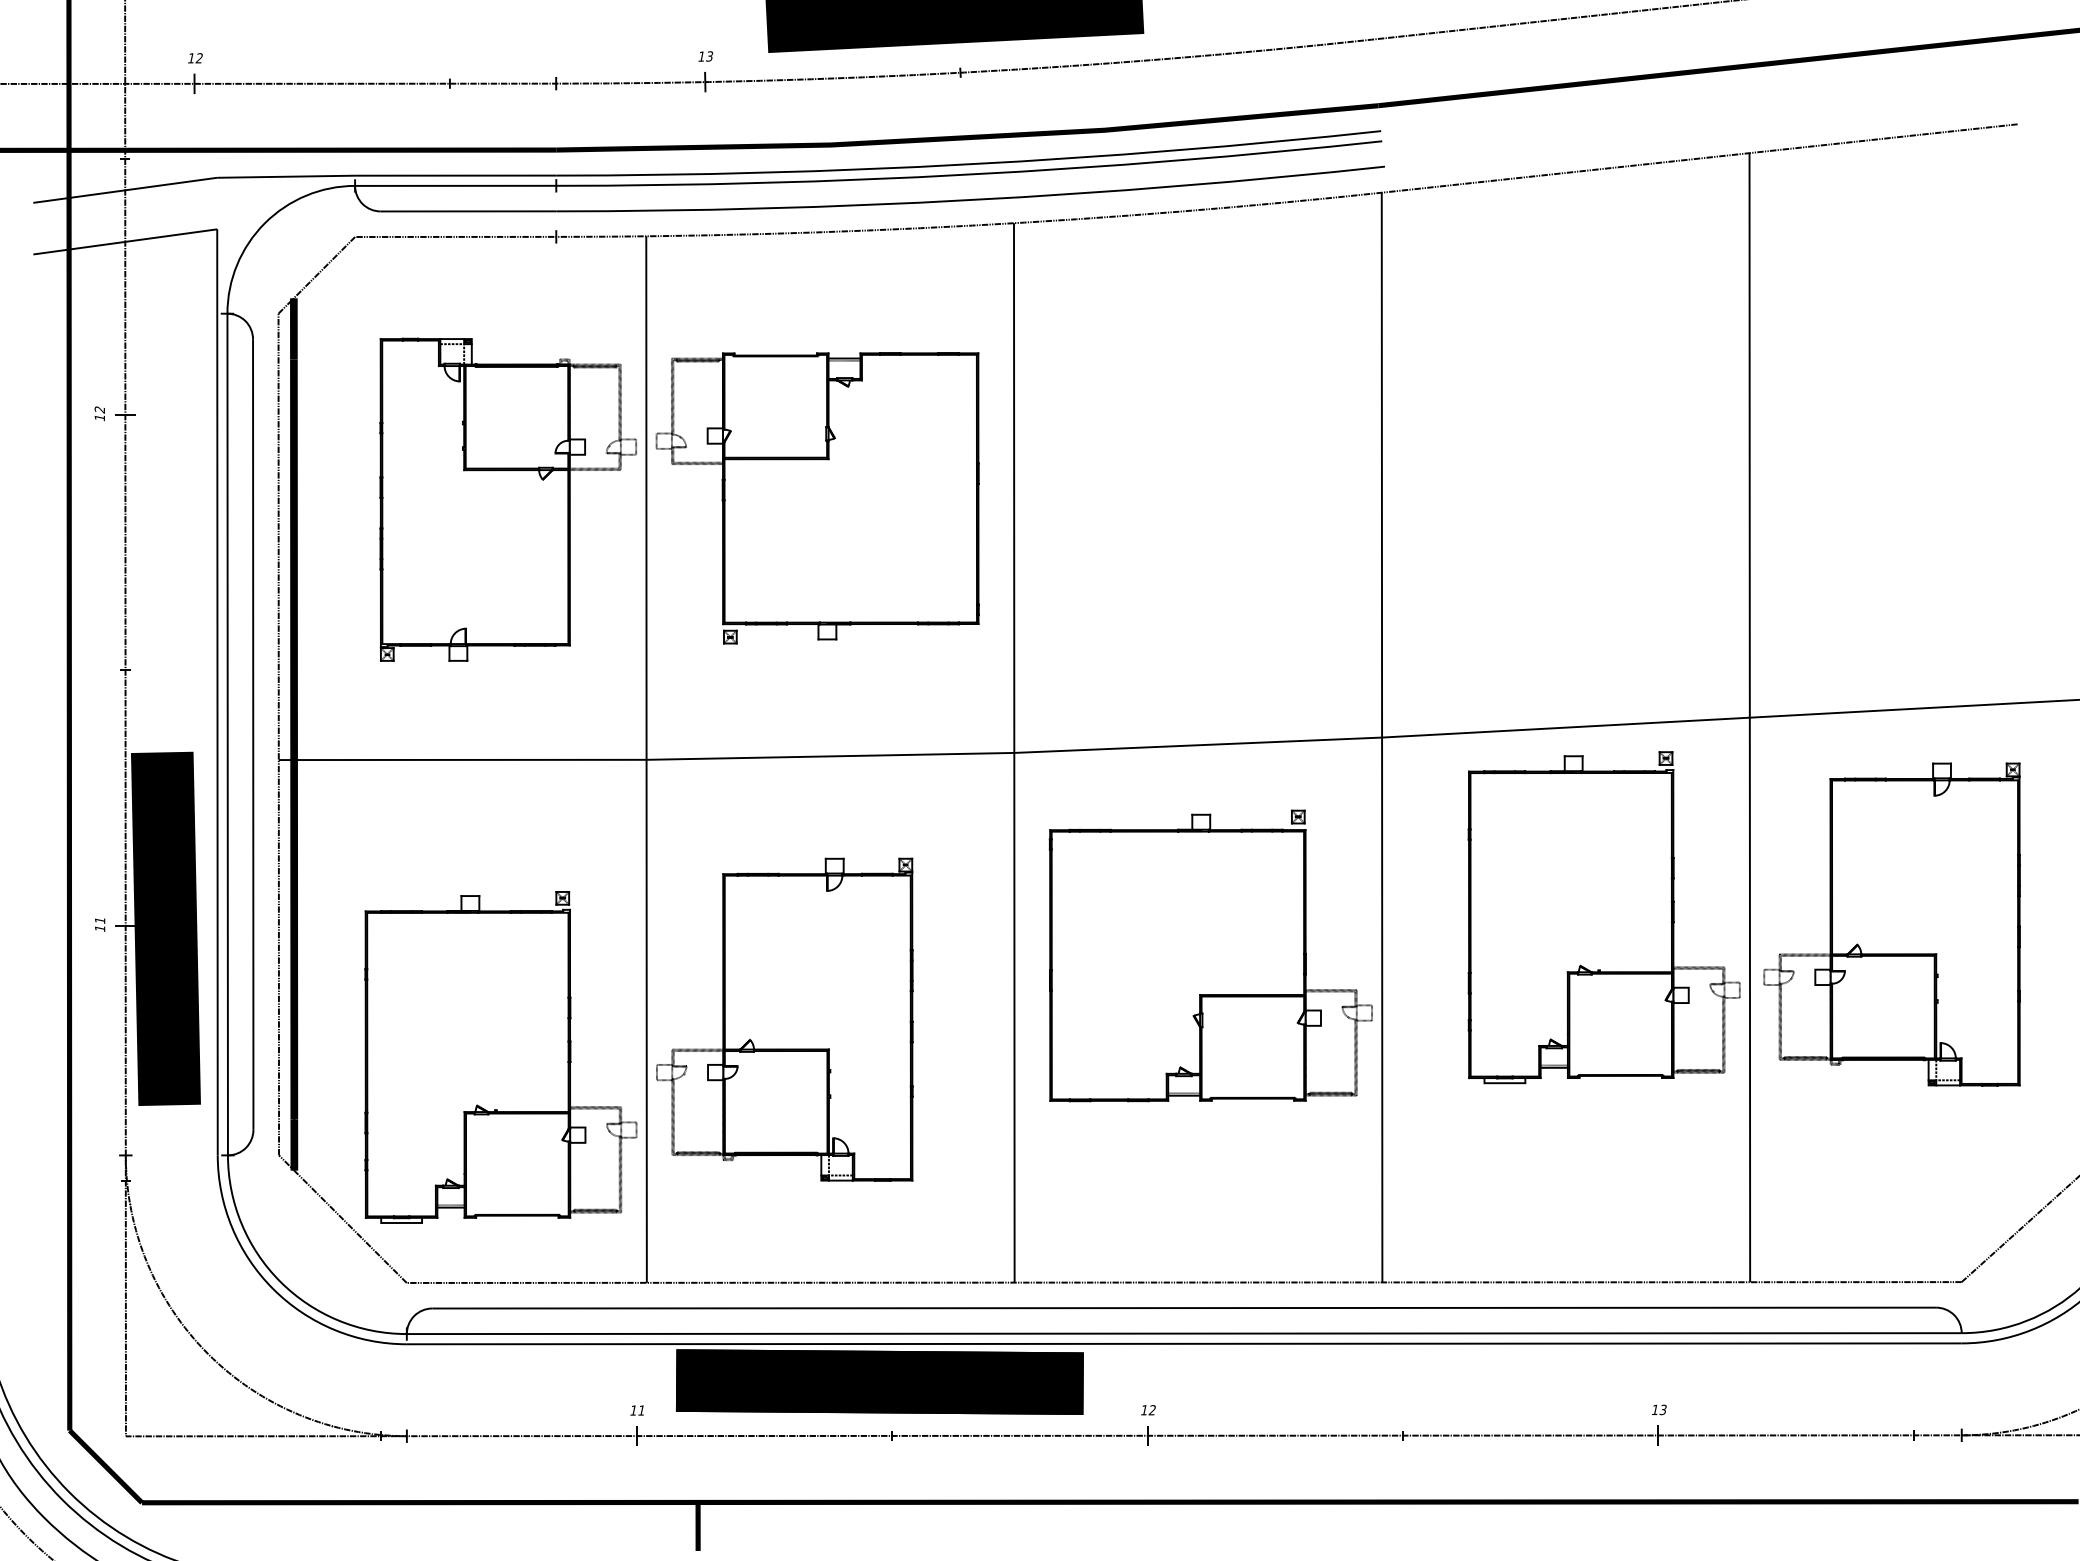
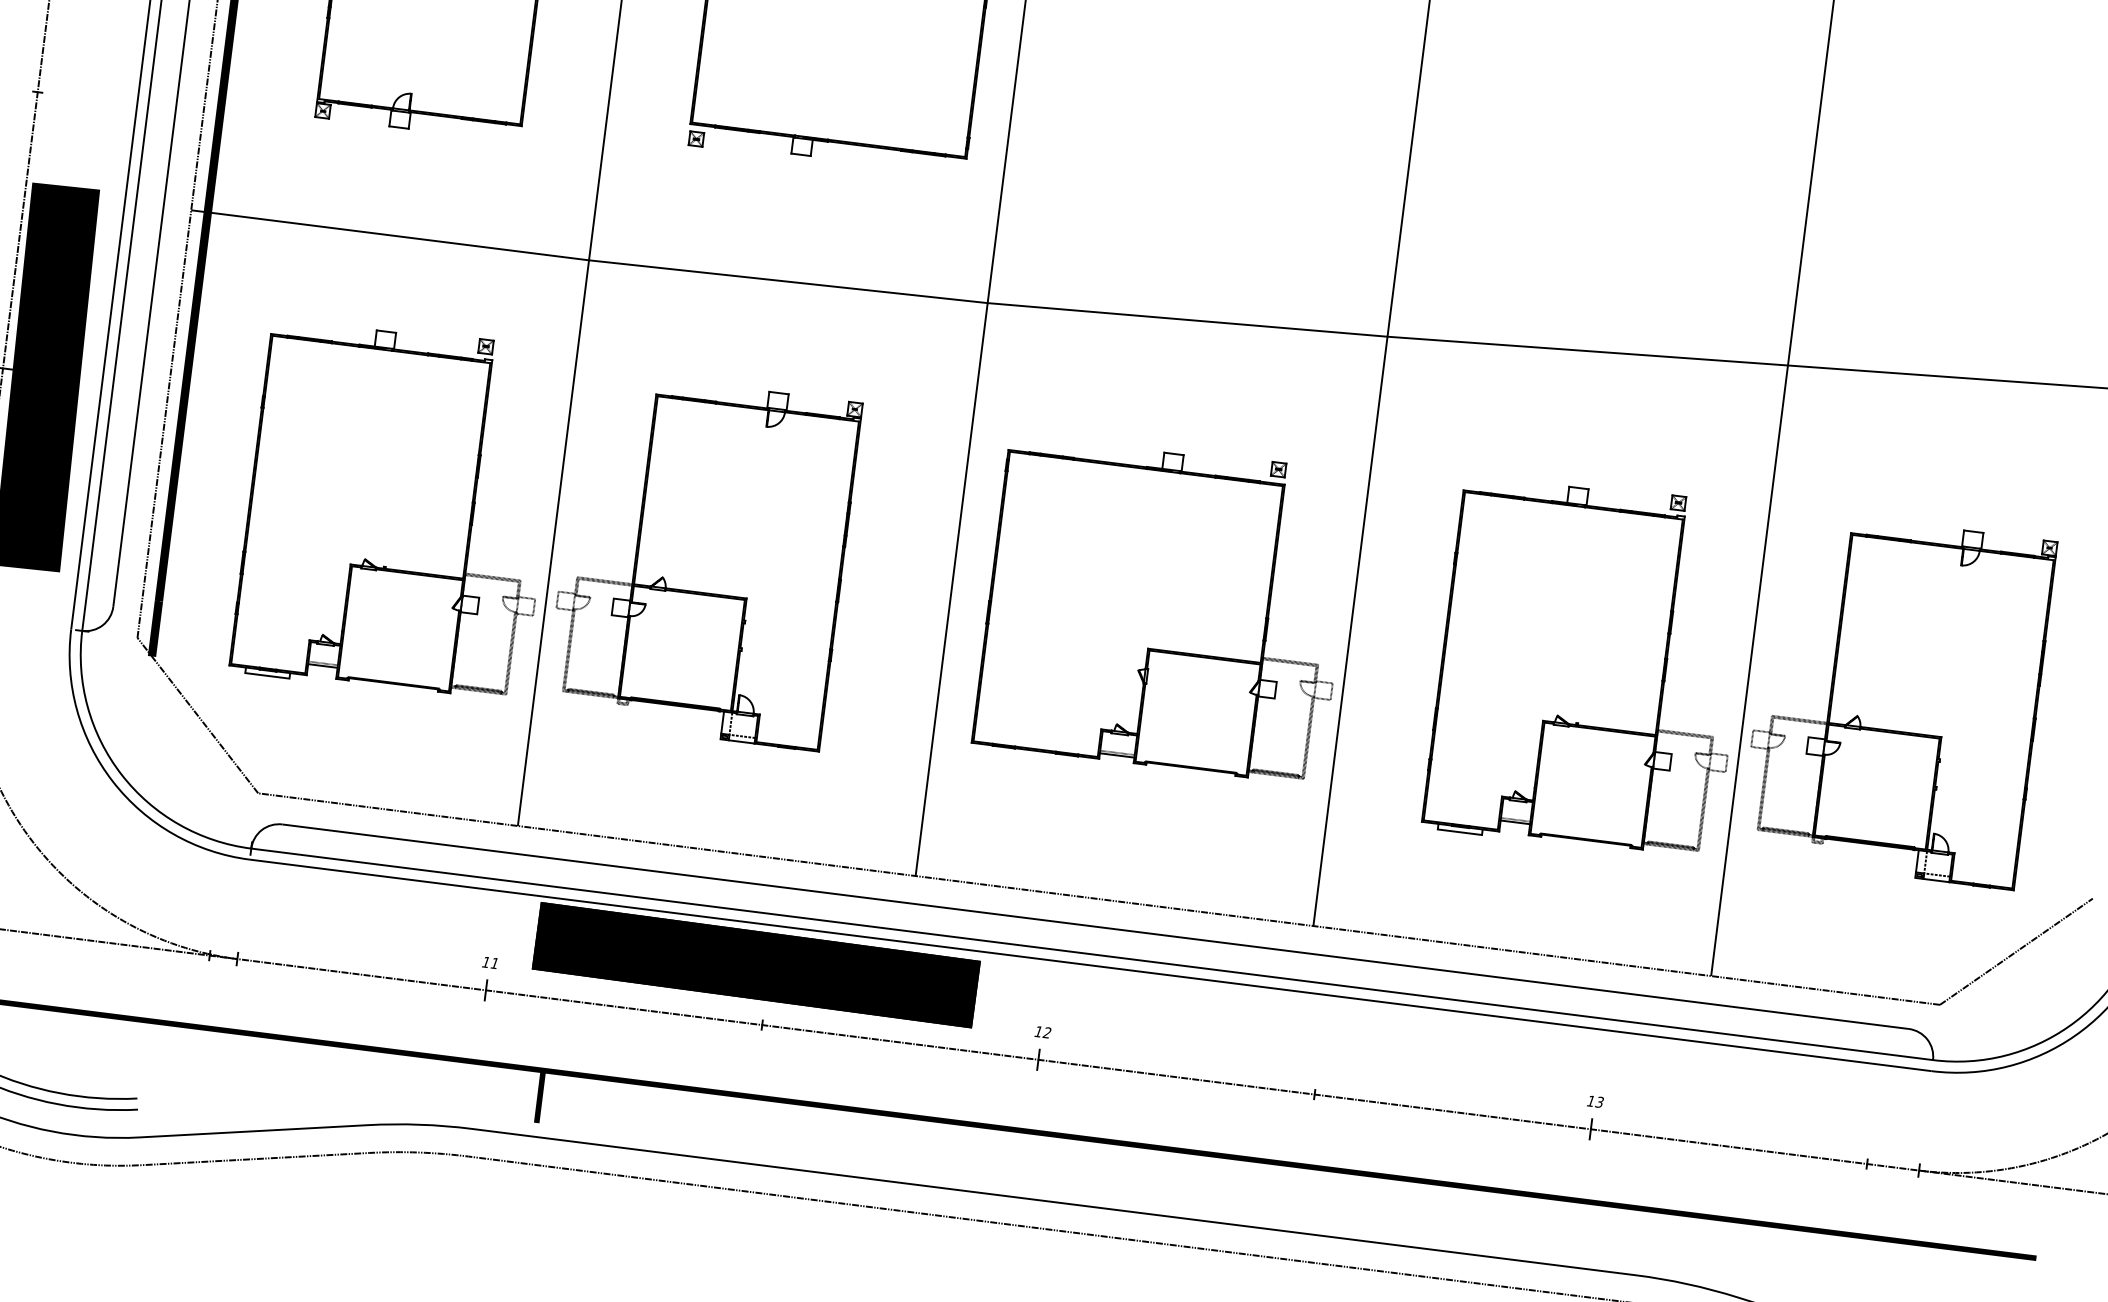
part: (1603, 917) -> (1589, 666), moved
part: (1891, 924) -> (1897, 698), moved
part: (1210, 955) -> (1164, 607), moved
part: (500, 1057) -> (396, 510), moved

